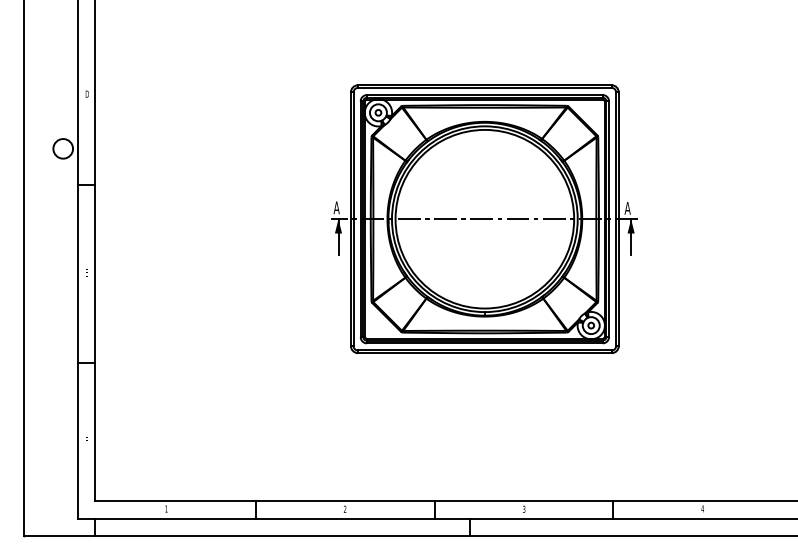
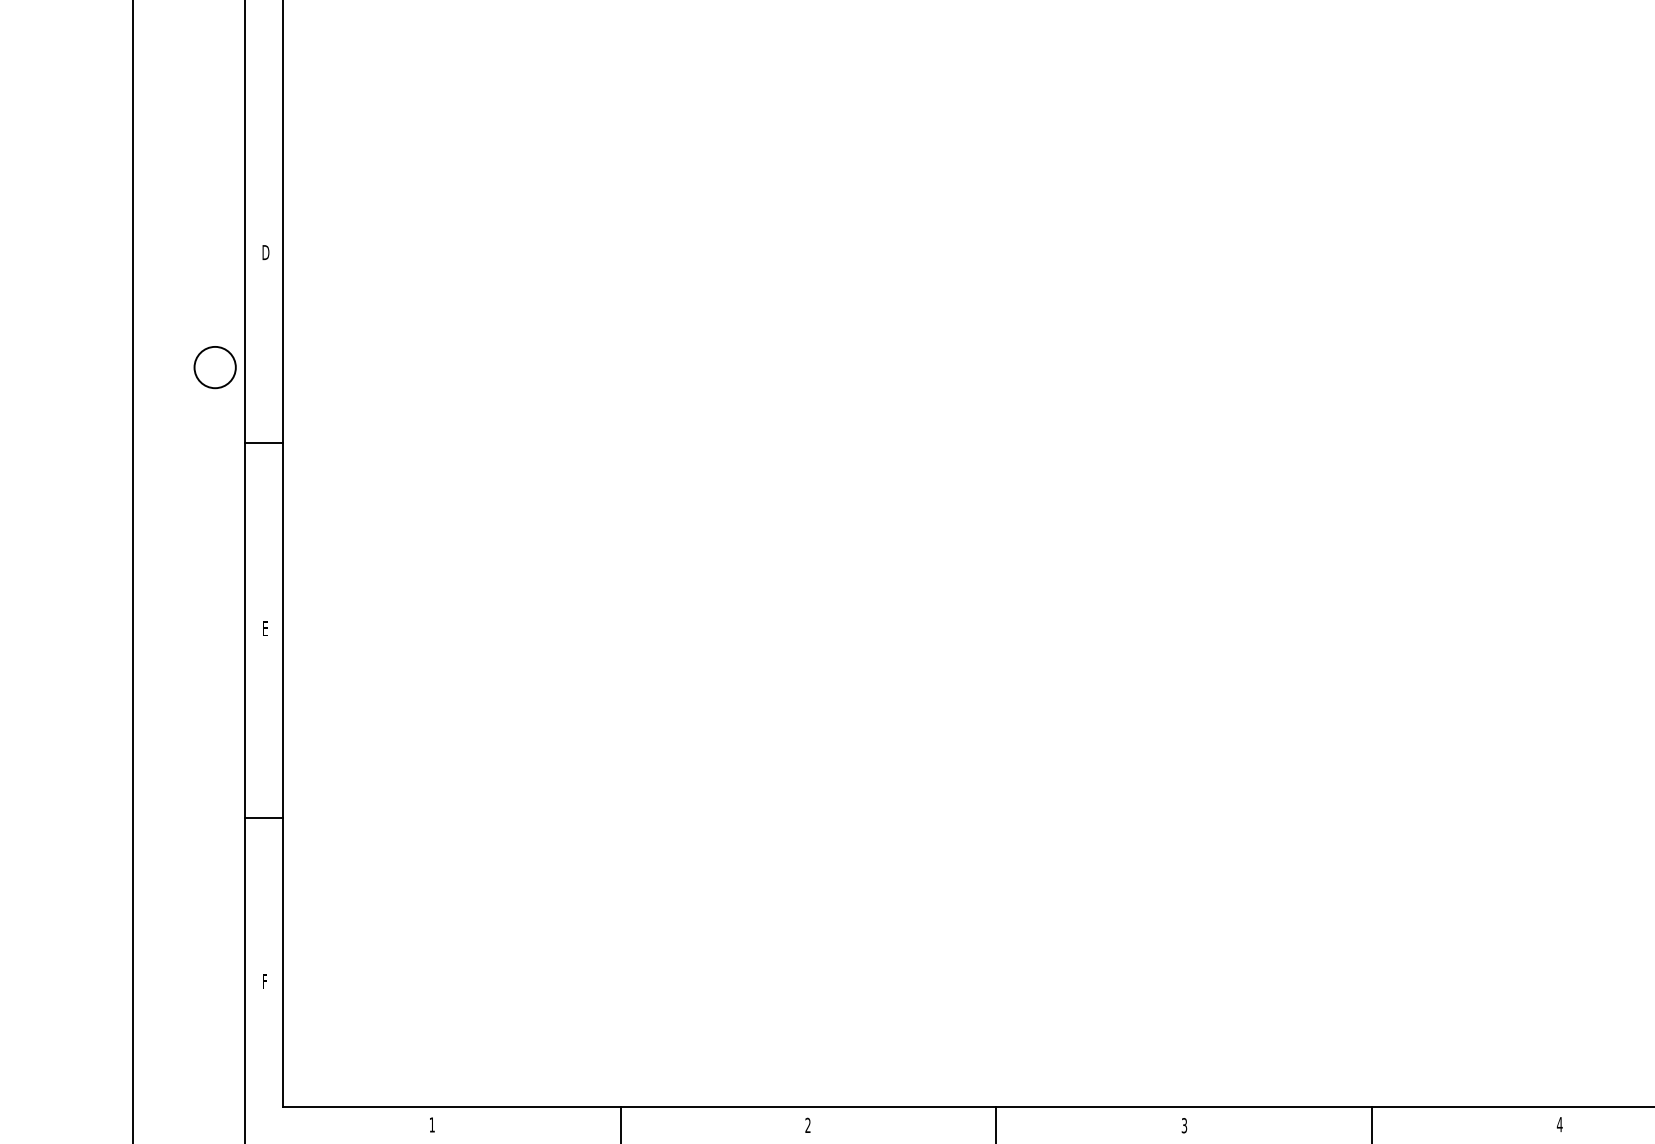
part: (484, 218) -> (1101, 514), removed

